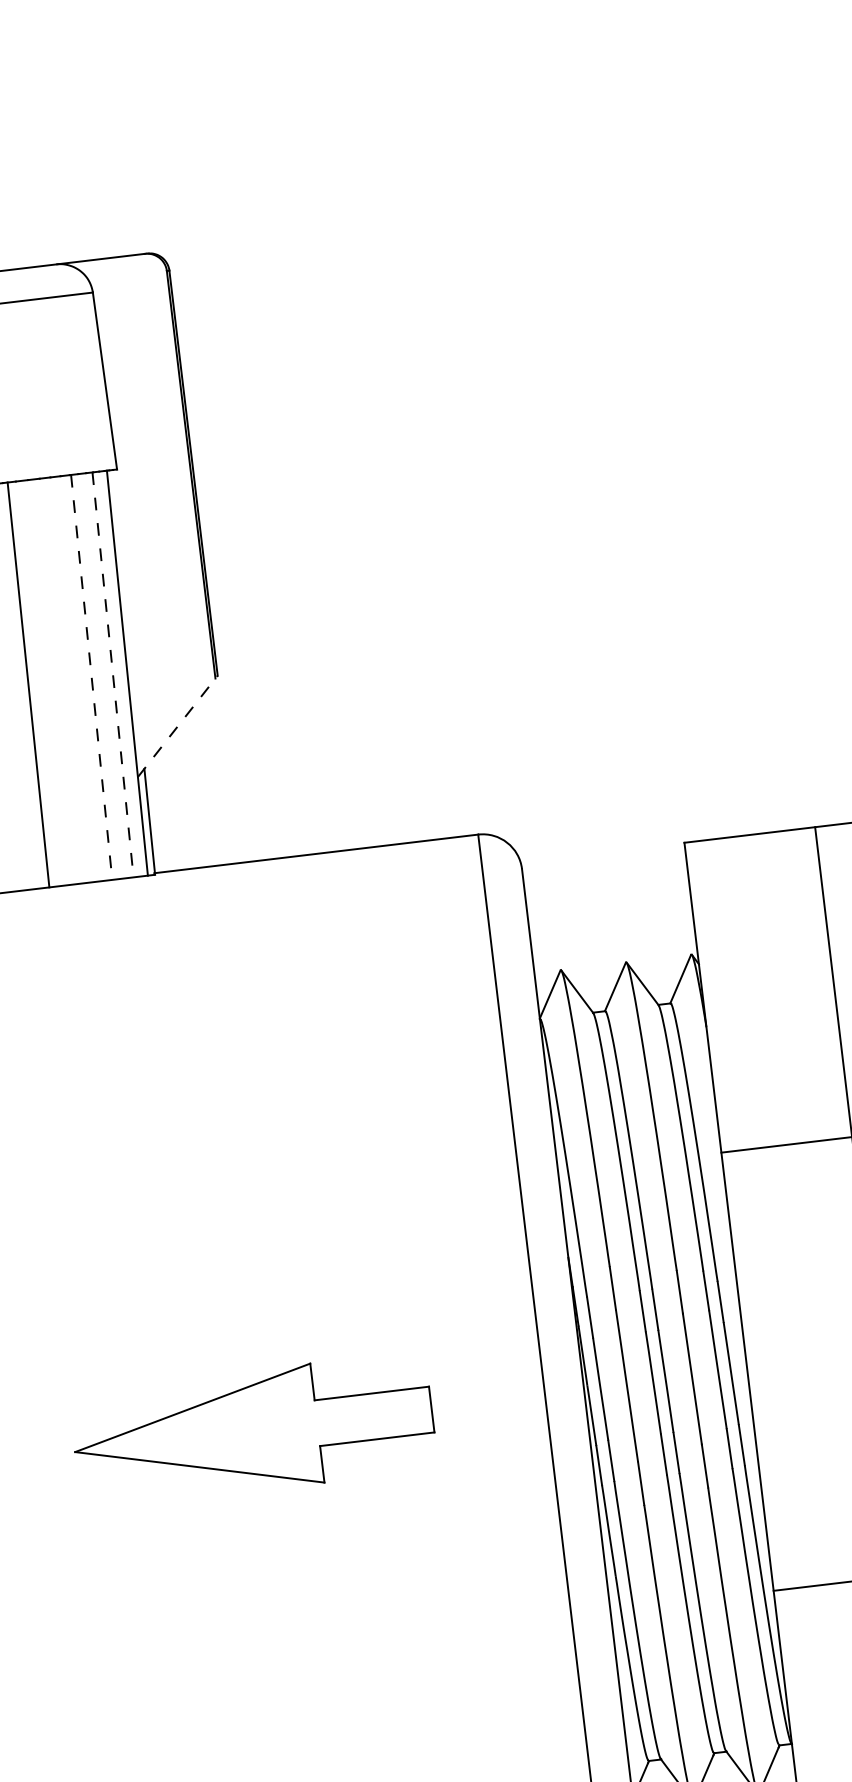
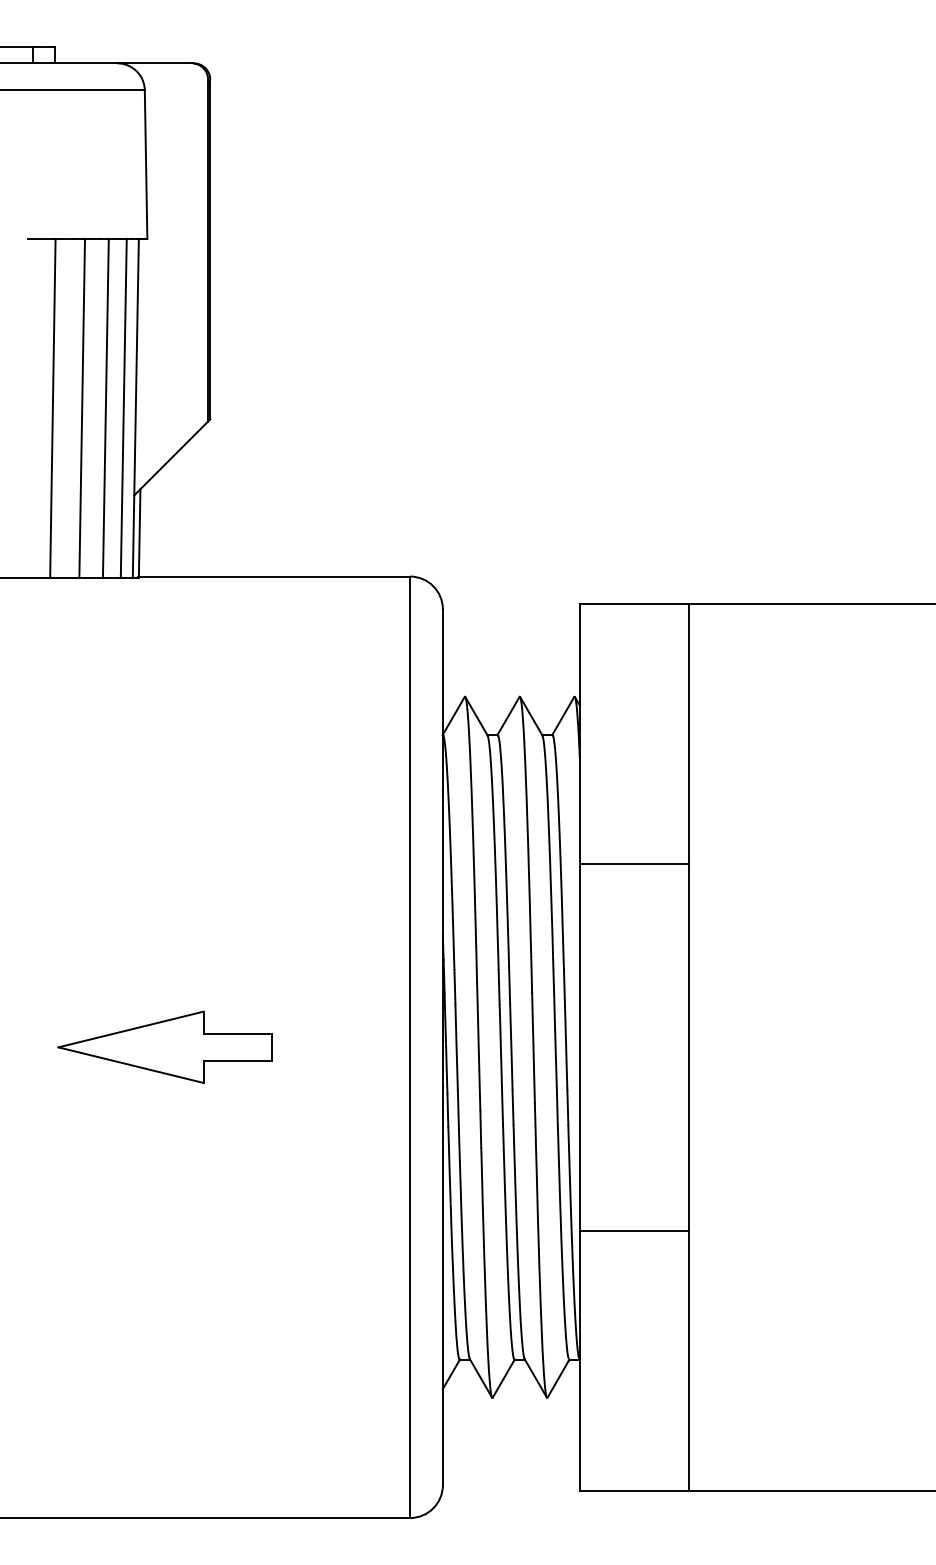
line: (112, 674) -> (123, 408), dashed -> solid
line: (91, 677) -> (105, 408), dashed -> solid
line: (63, 679) -> (82, 407), added
line: (178, 726) -> (172, 457), dashed -> solid
part: (252, 1429) -> (164, 1046), size x0.71

